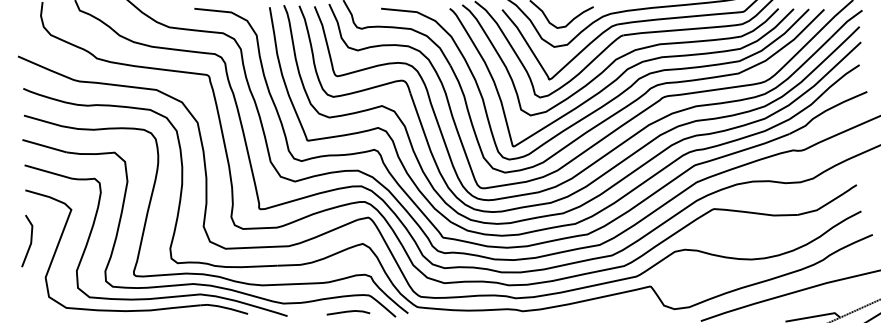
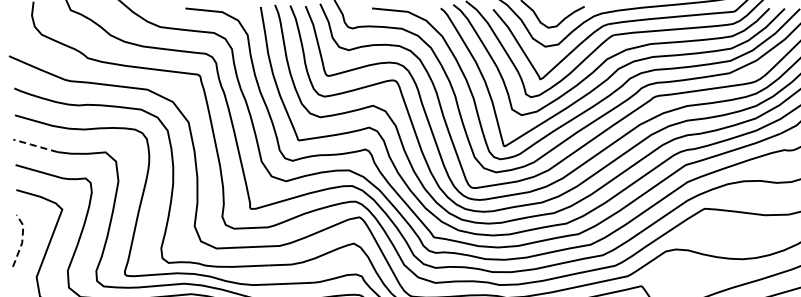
line: (44, 146) -> (35, 146), solid -> dashed
line: (31, 240) -> (22, 240), solid -> dashed

